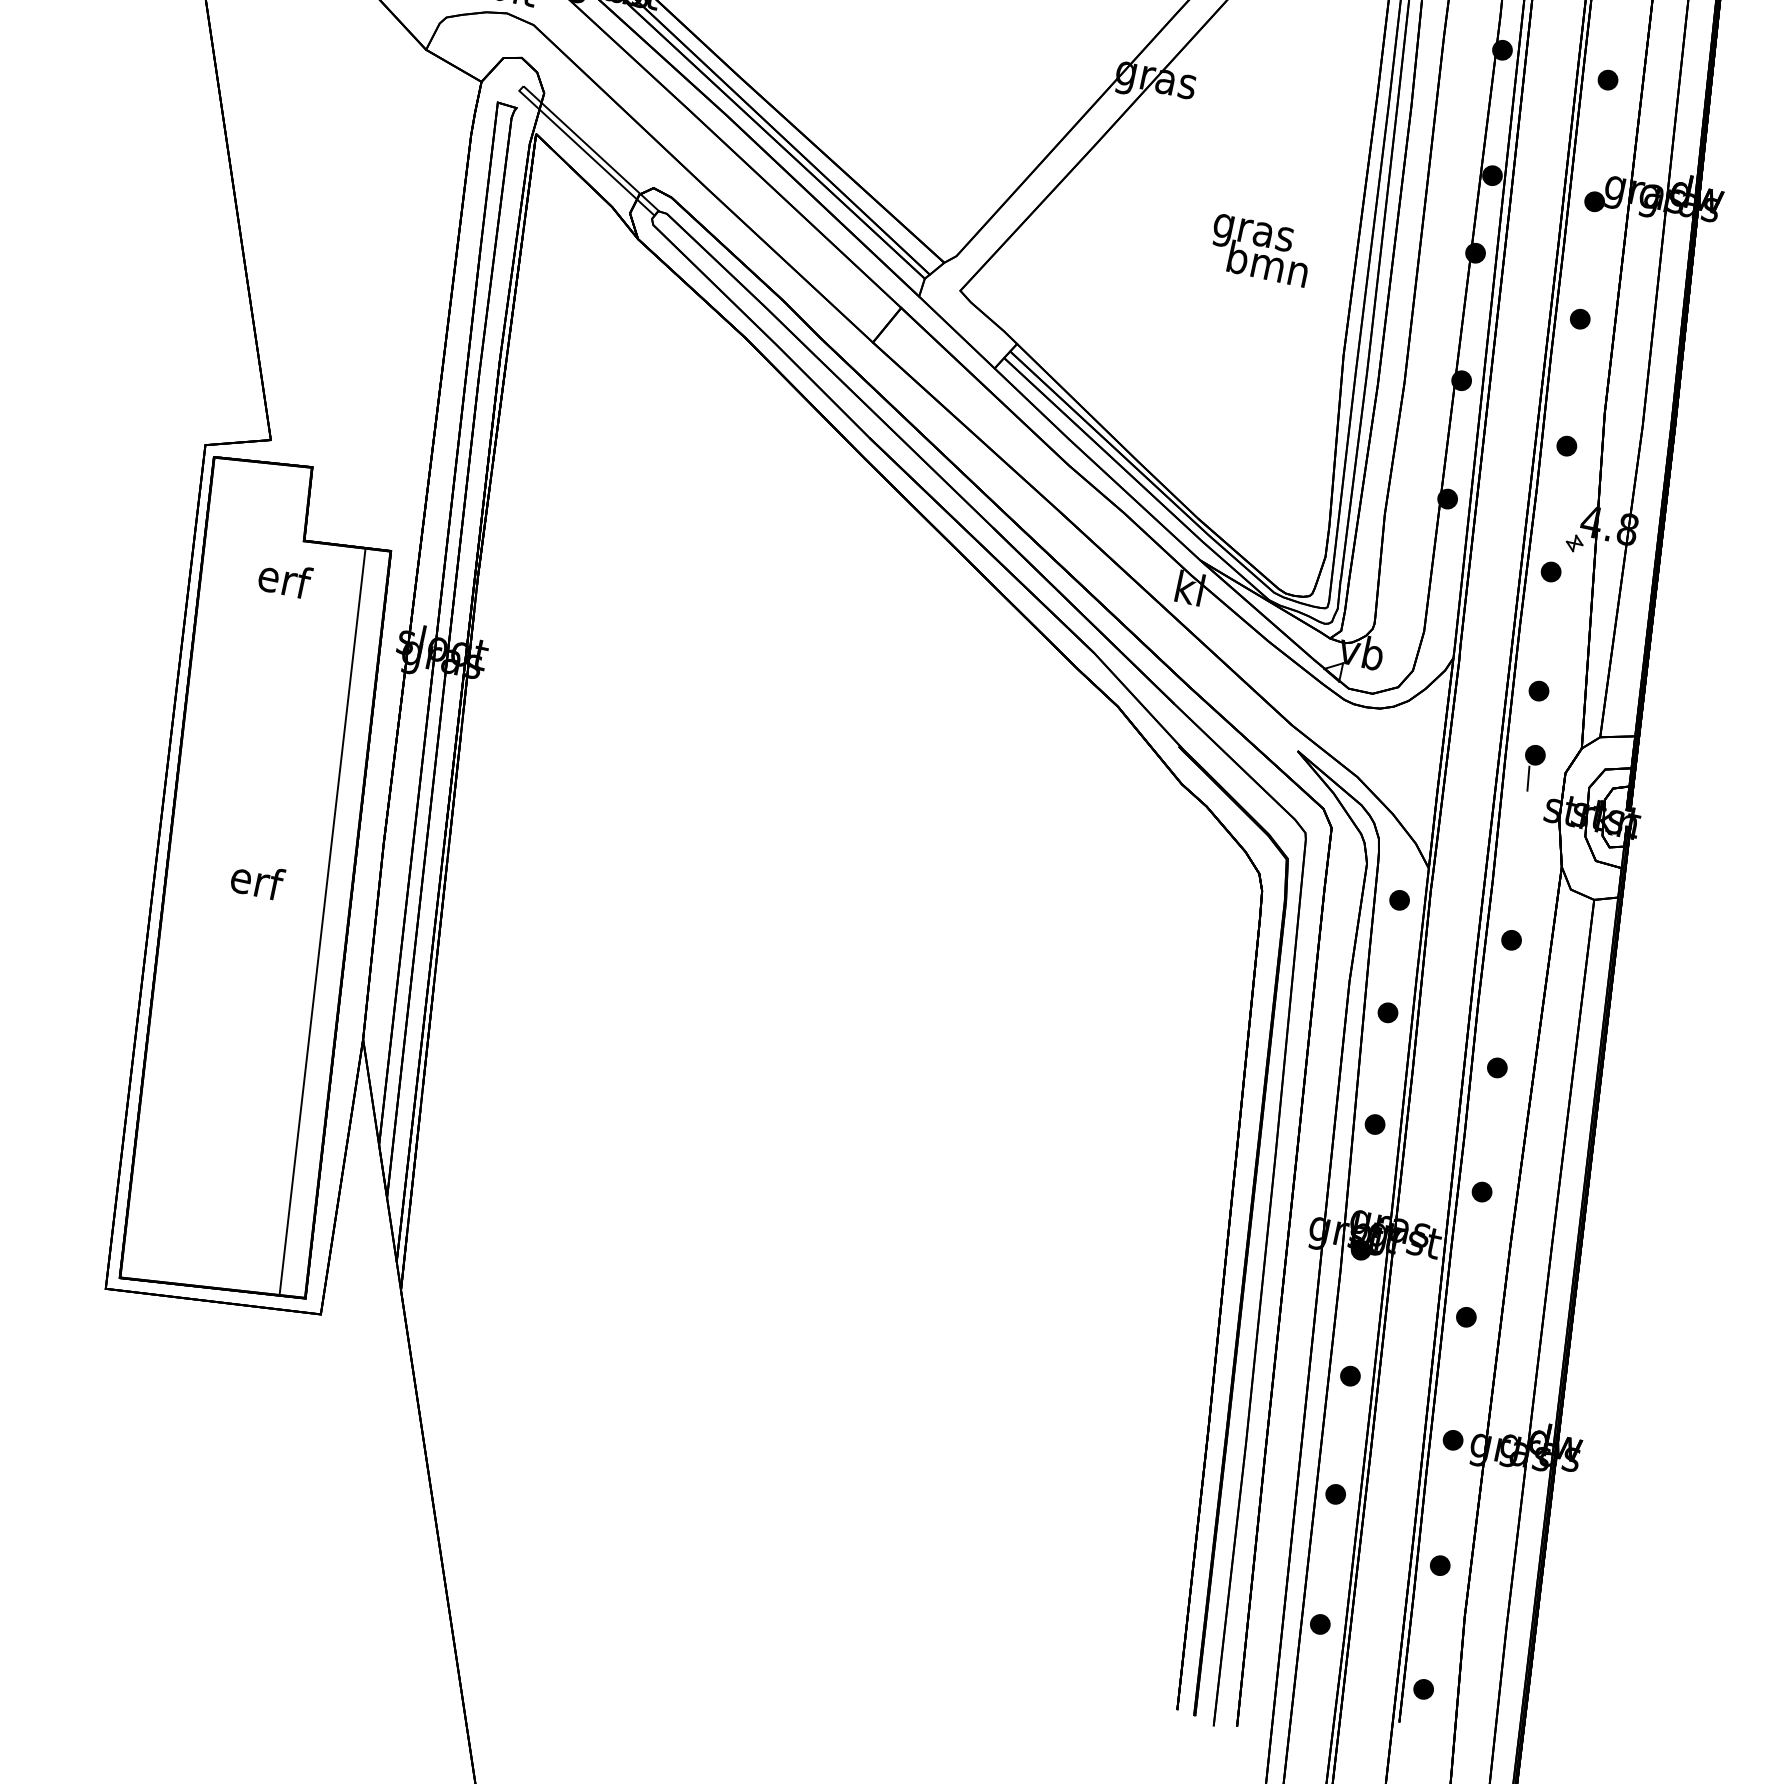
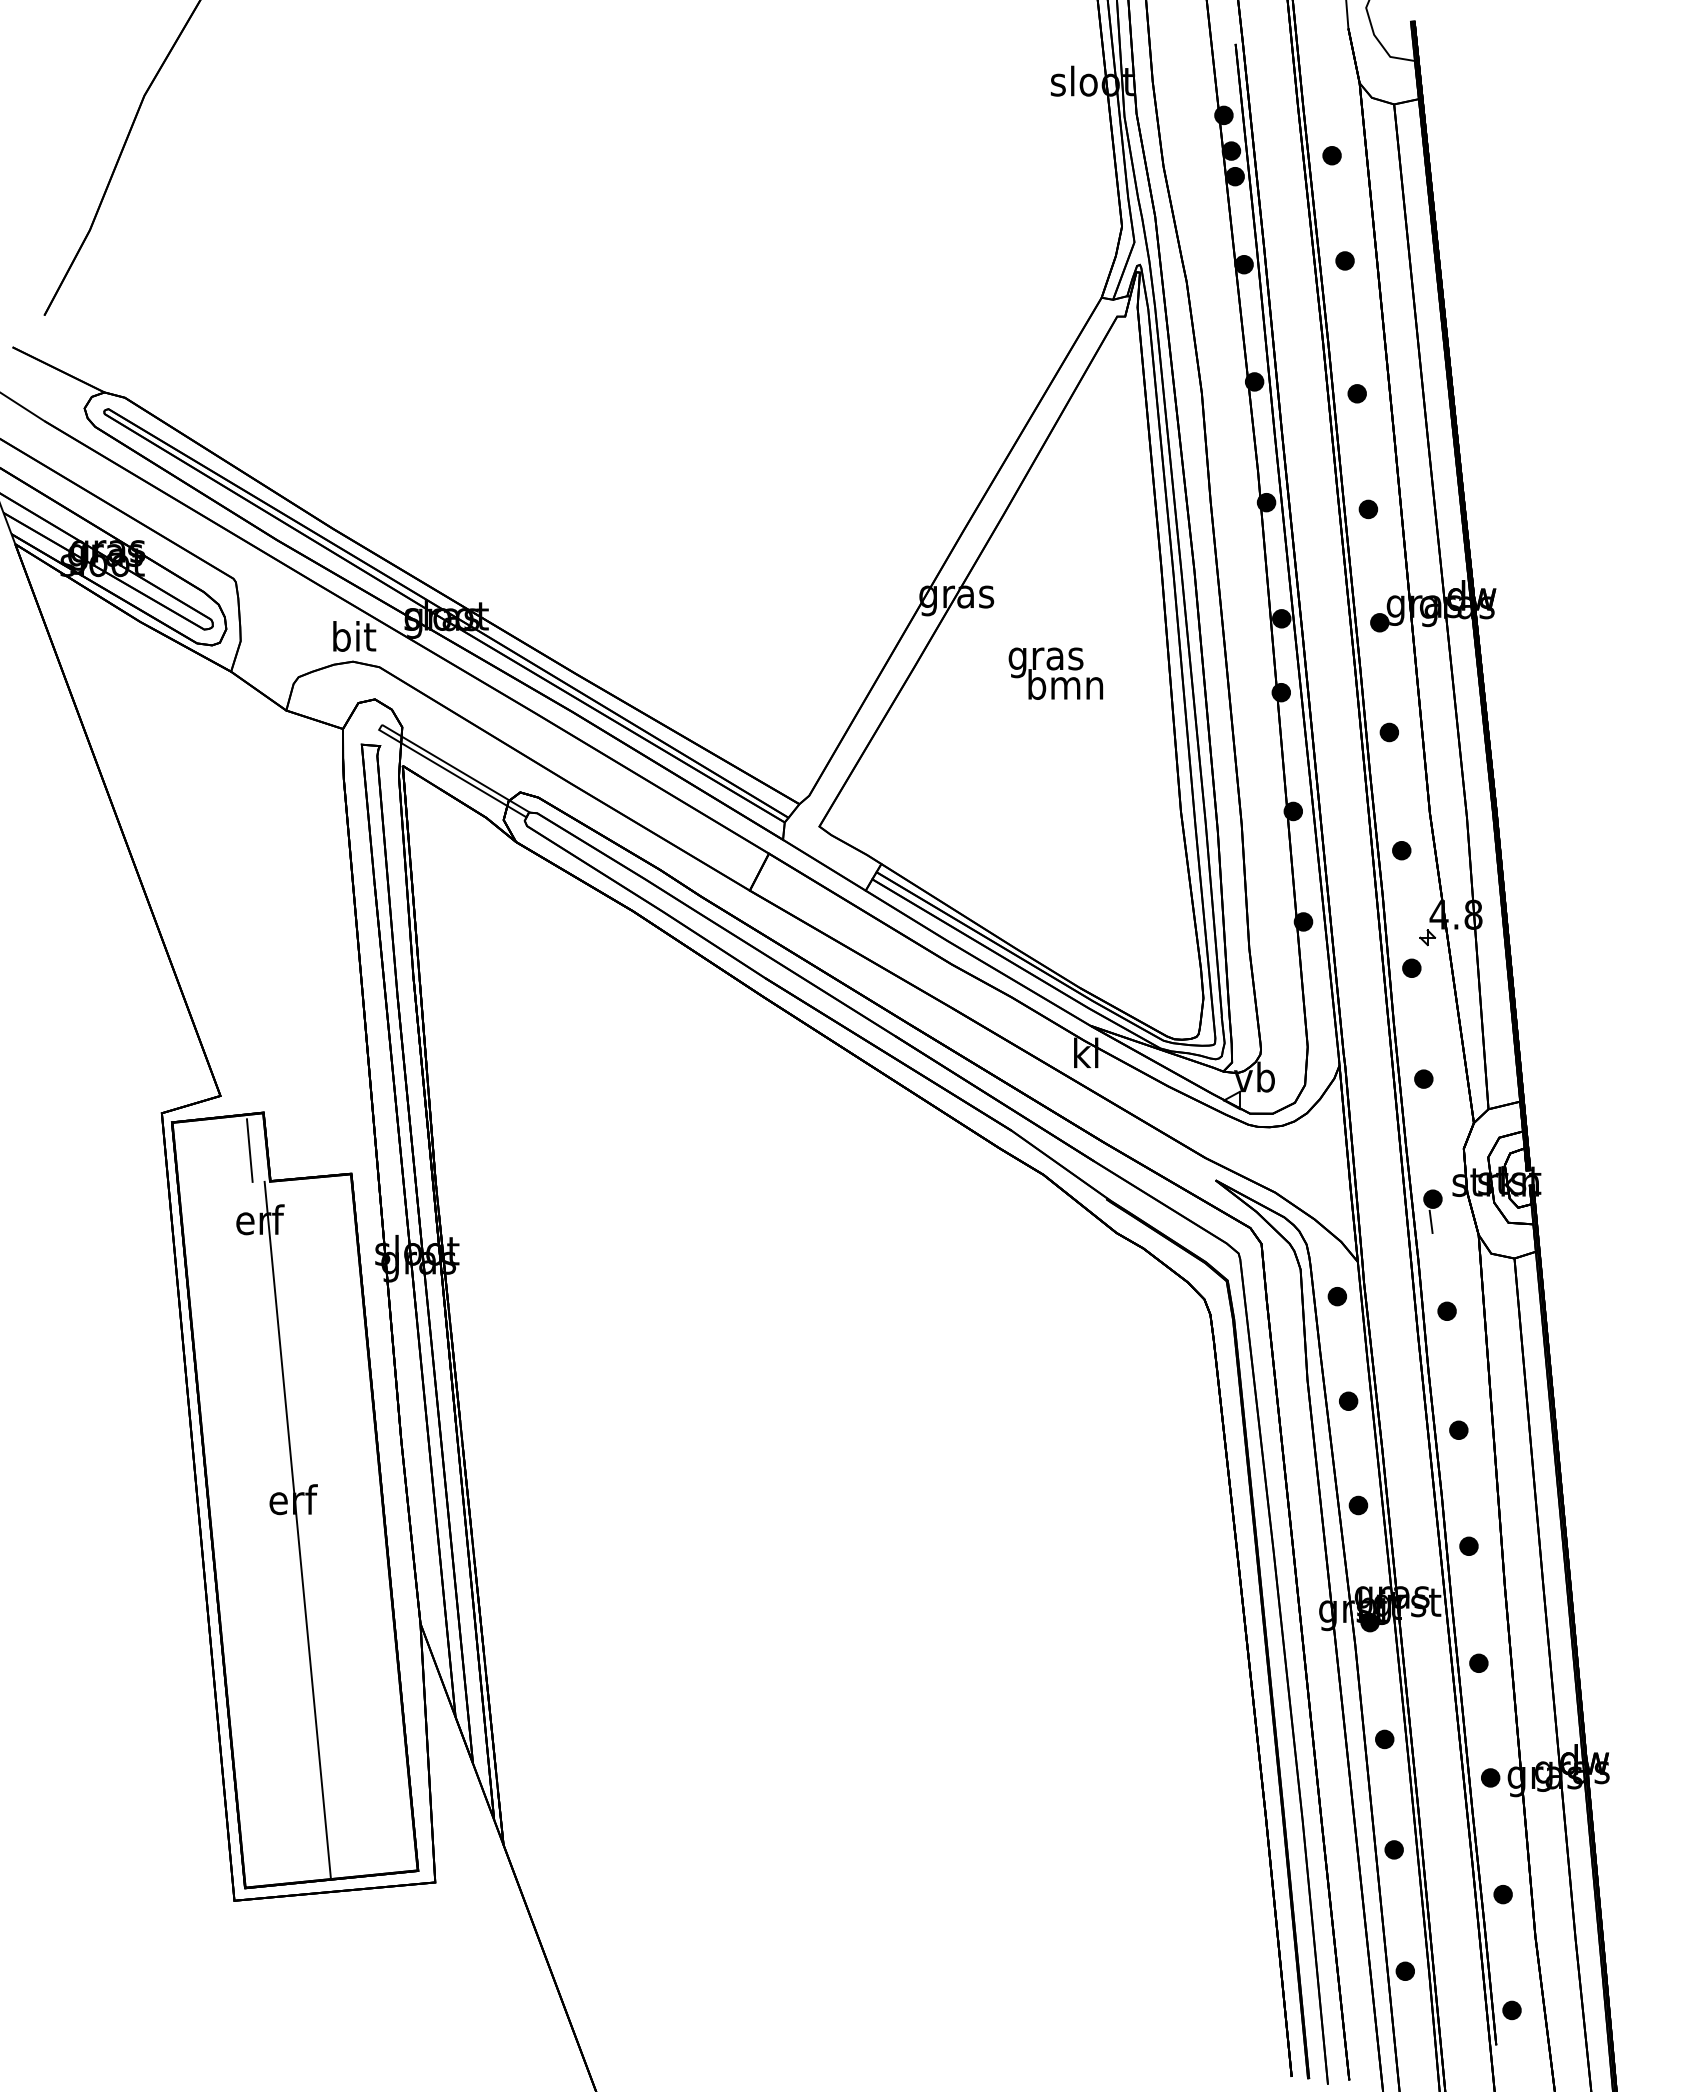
text: (1260, 250) -> (1055, 673), moved
line: (289, 503) -> (249, 1150), added
part: (1532, 768) -> (1432, 1211), moved
line: (322, 920) -> (297, 1529), moved

